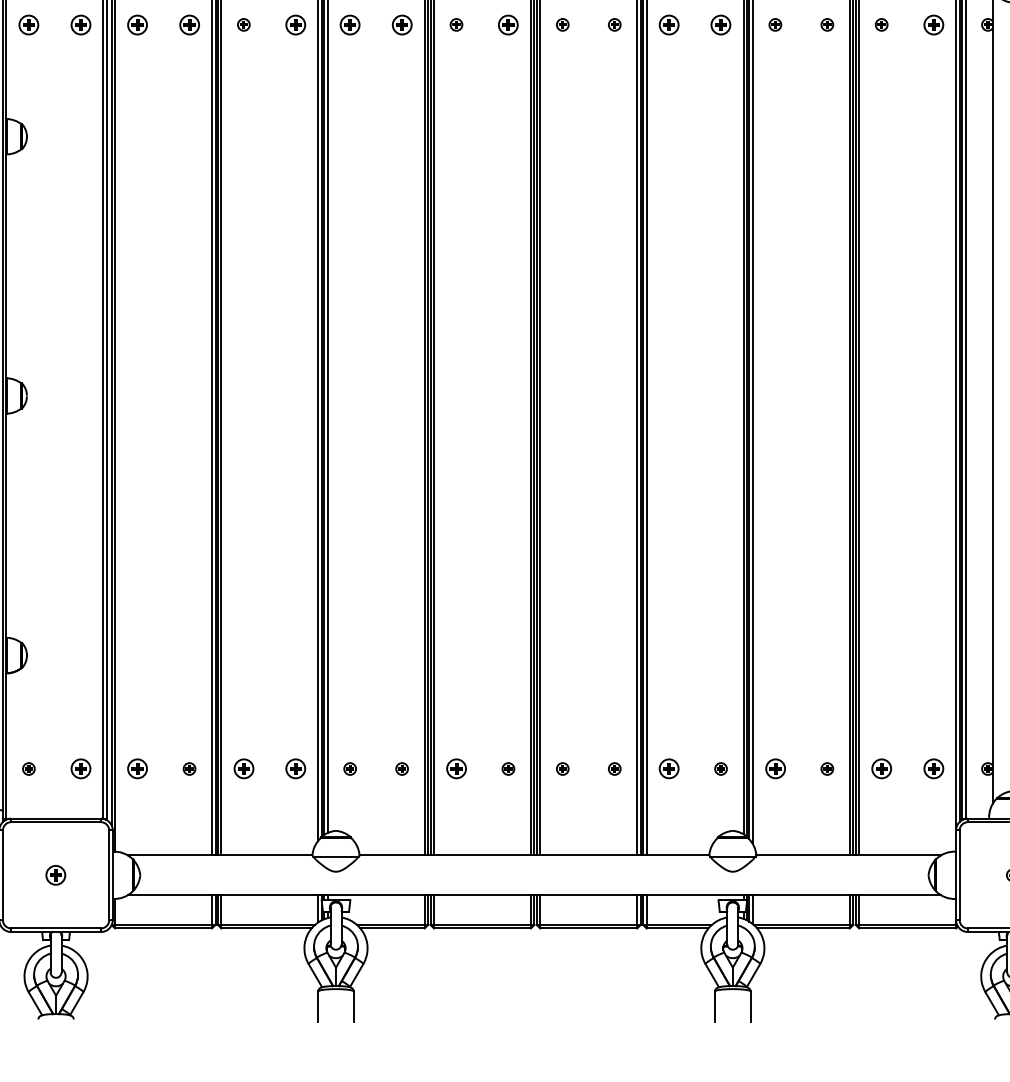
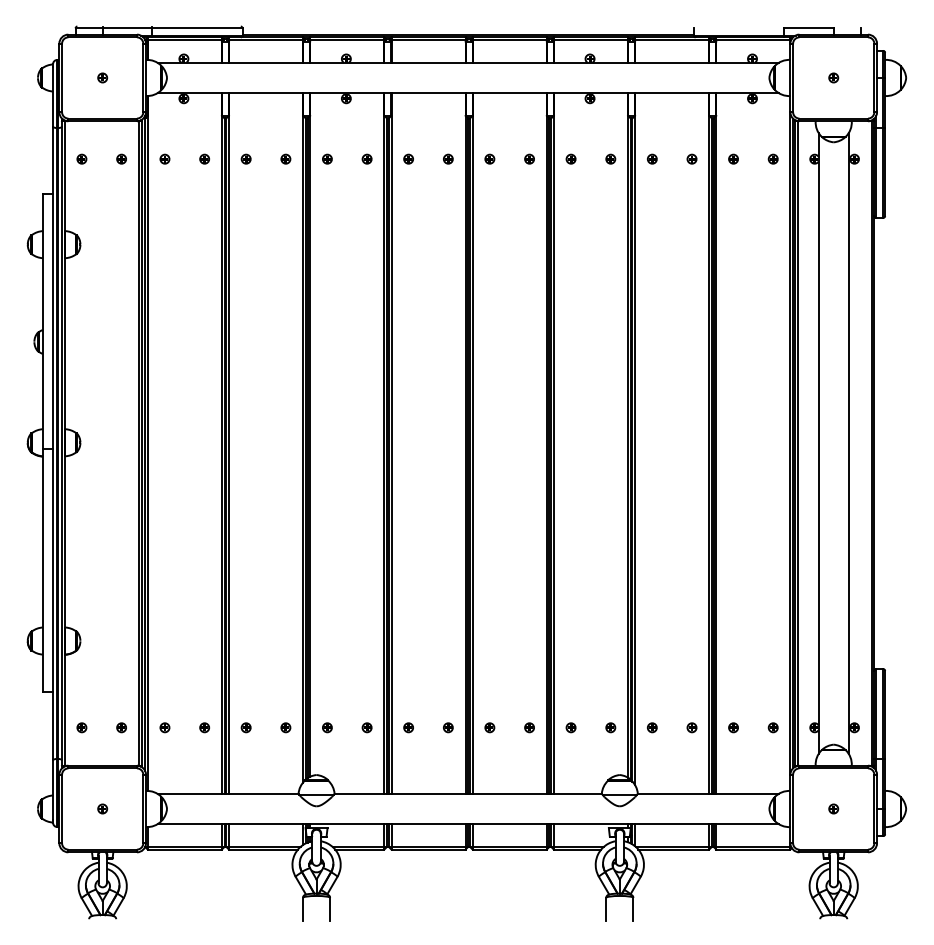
part: (28, 23) -> (81, 158), size x0.62
part: (80, 23) -> (121, 158), size x0.62
part: (136, 23) -> (164, 158), size x0.62
part: (189, 23) -> (204, 158), size x0.62
part: (295, 23) -> (285, 158), size x0.62
part: (350, 23) -> (327, 158), size x0.62
part: (401, 23) -> (366, 158), size x0.62
part: (508, 23) -> (448, 158), size x0.62
part: (668, 23) -> (570, 158), size x0.62
part: (720, 23) -> (610, 158), size x0.62
part: (932, 23) -> (772, 158), size x0.62
part: (80, 768) -> (121, 727), size x0.62
part: (136, 768) -> (164, 727), size x0.62
part: (242, 768) -> (245, 727), size x0.62
part: (295, 768) -> (285, 727), size x0.62
part: (456, 768) -> (408, 727), size x0.62
part: (668, 768) -> (570, 727), size x0.62
part: (774, 768) -> (651, 727), size x0.62
part: (881, 768) -> (733, 727), size x0.62
part: (932, 768) -> (772, 727), size x0.62
part: (55, 874) -> (102, 808), size x0.62

